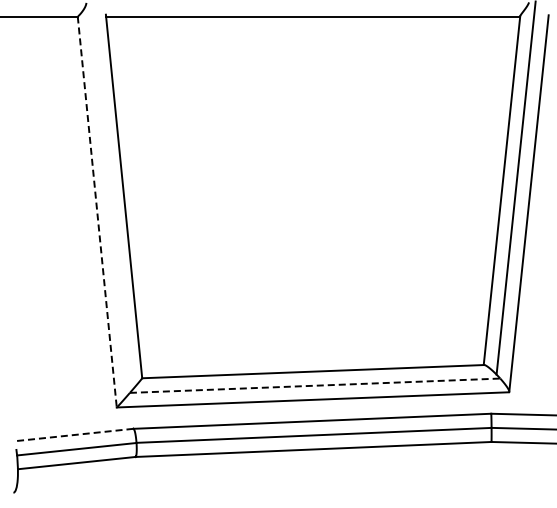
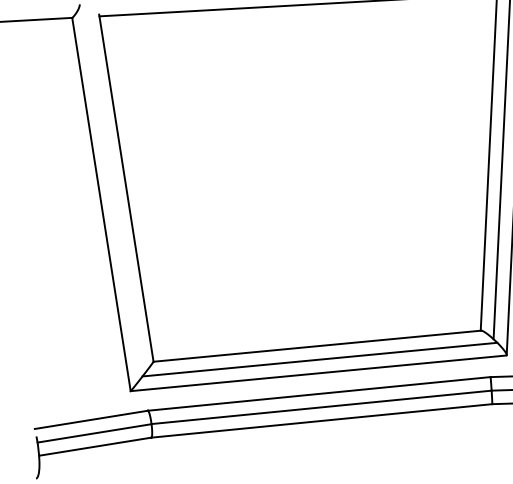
line: (97, 212) -> (101, 204), dashed -> solid
line: (315, 385) -> (320, 359), dashed -> solid
line: (74, 435) -> (91, 420), dashed -> solid

